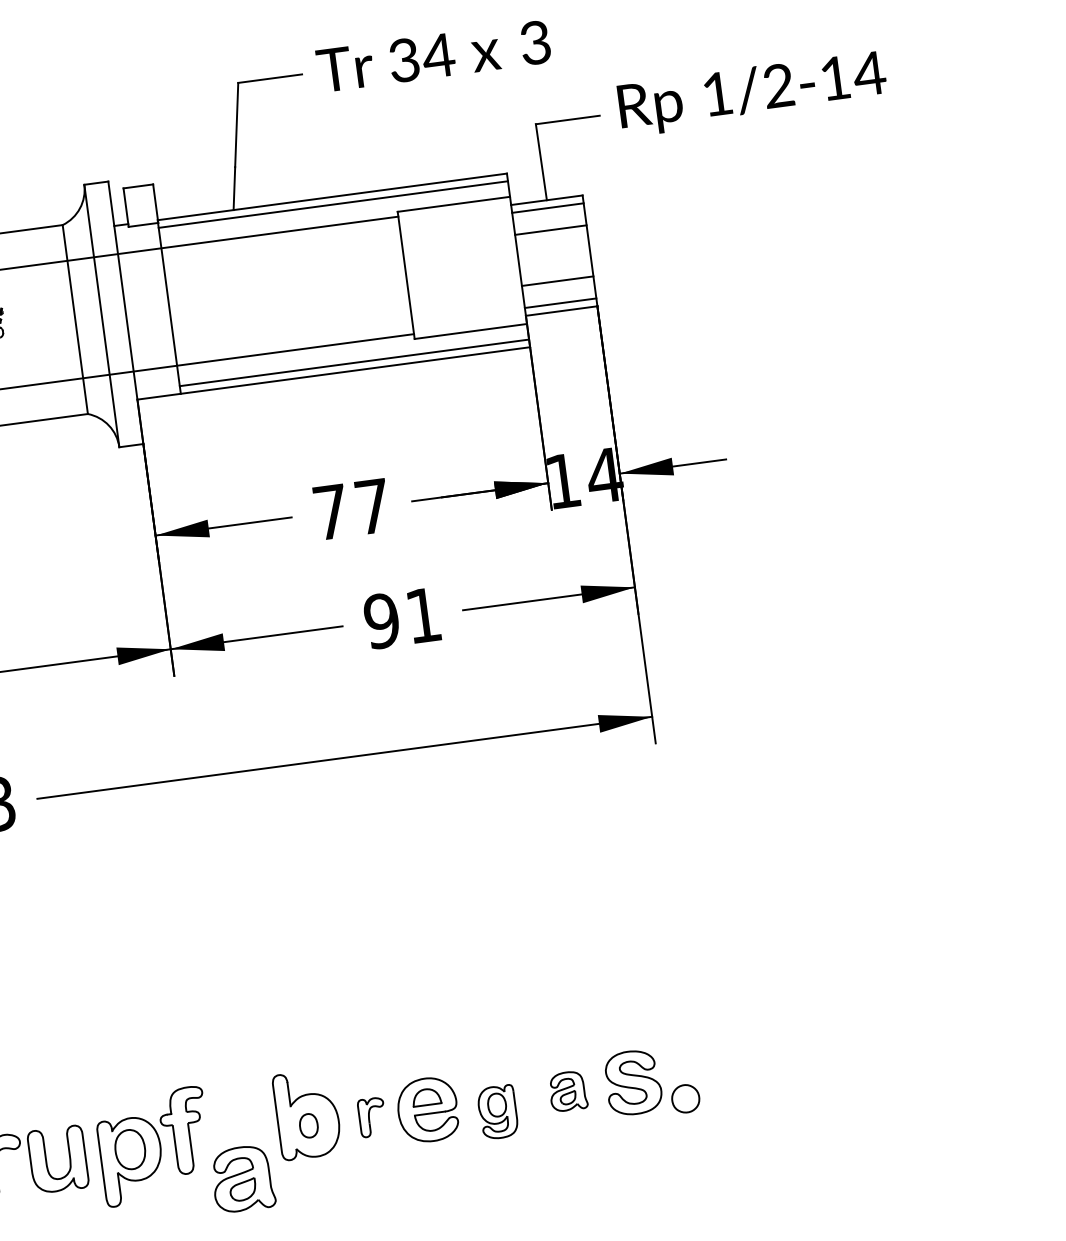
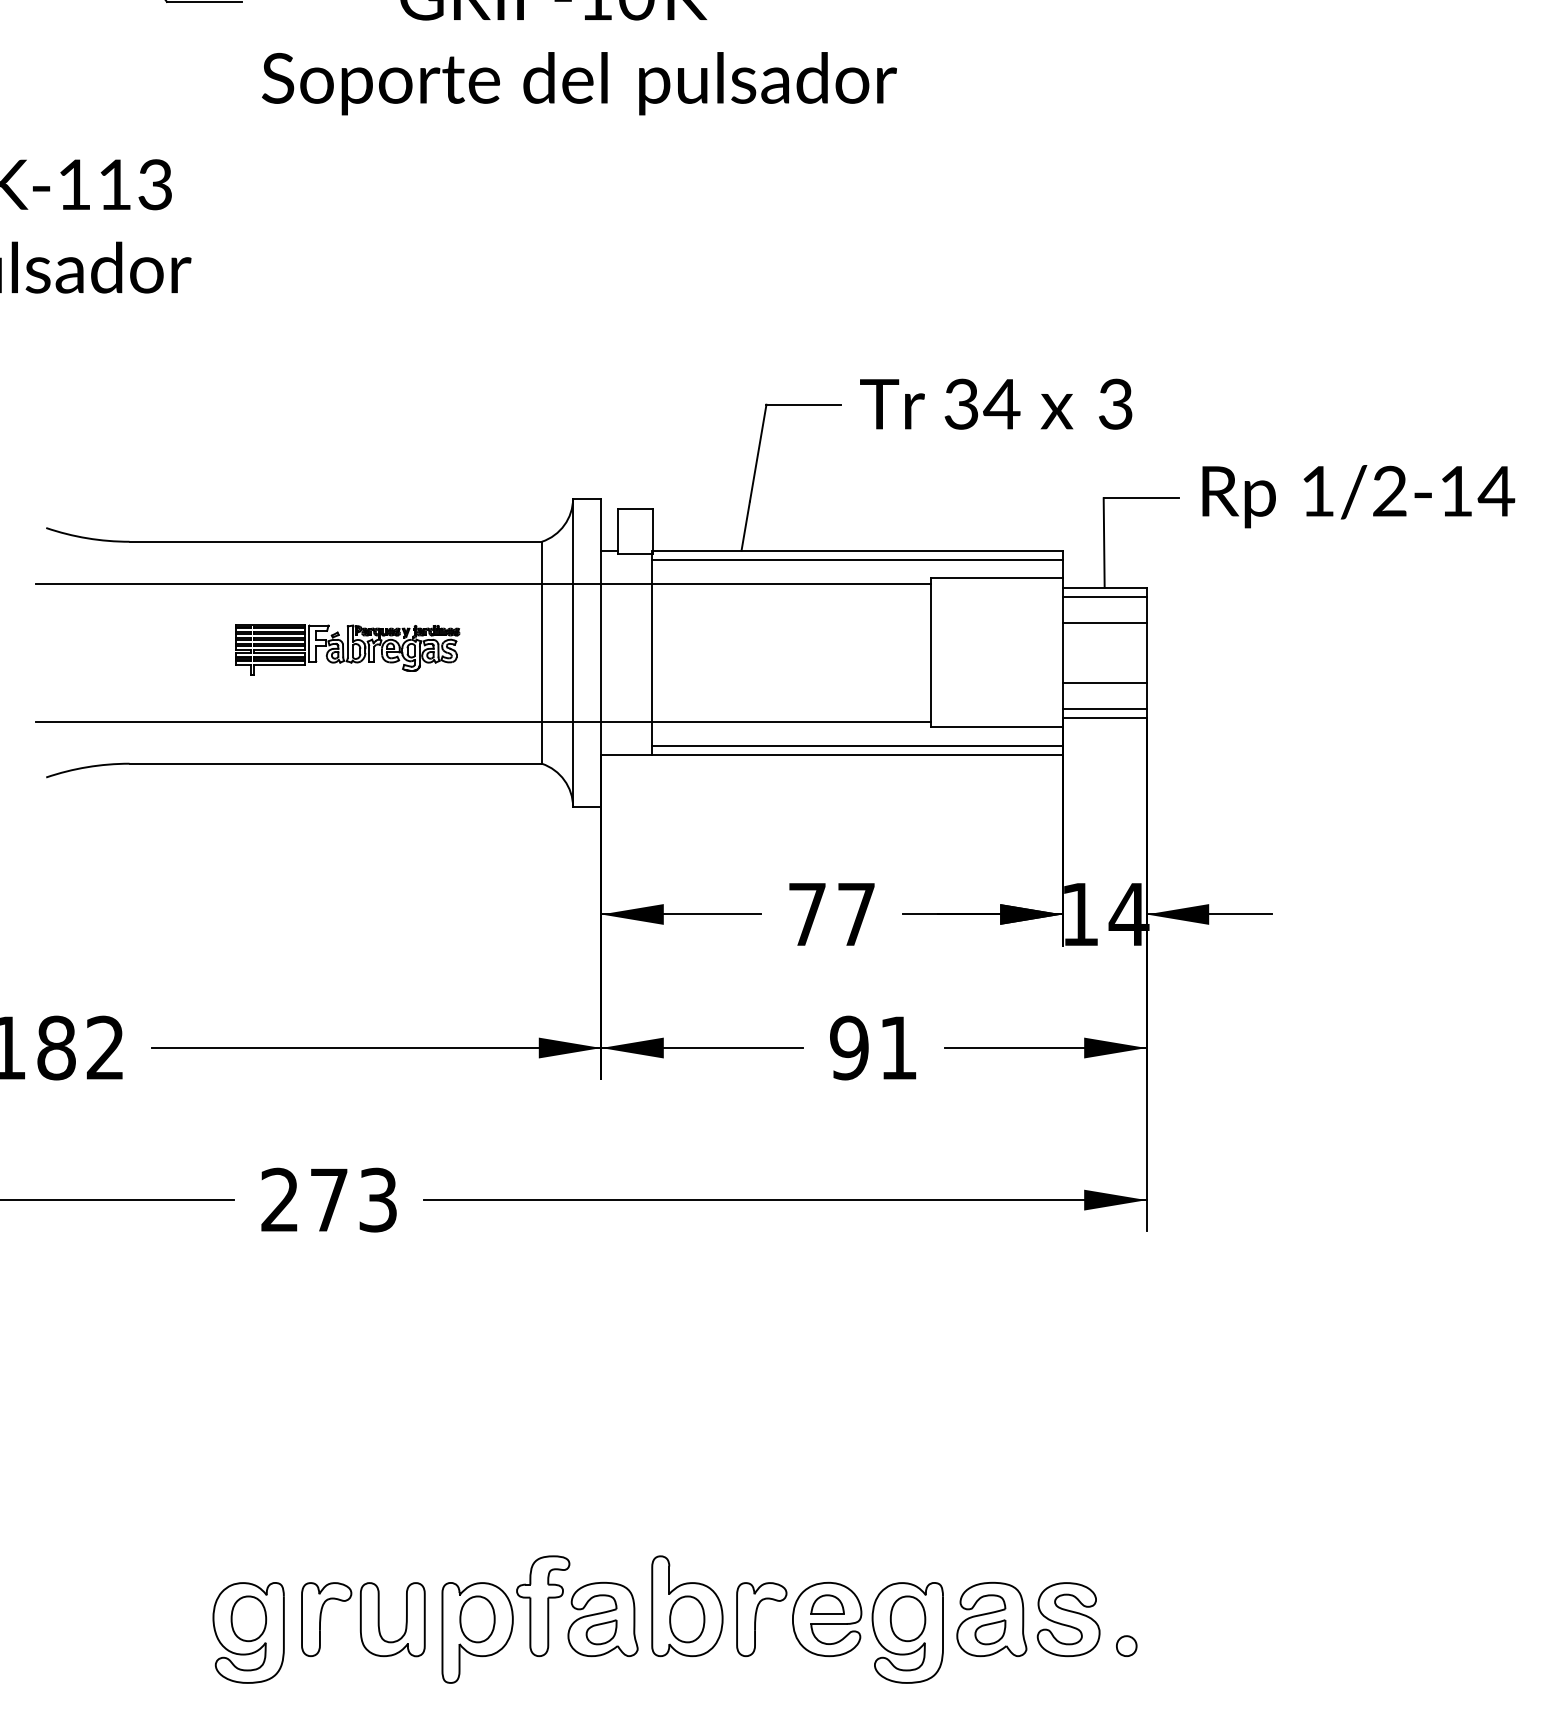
part: (567, 1091) -> (991, 1619), size x1.67
part: (685, 1098) -> (1126, 1645), size x0.62
part: (497, 1111) -> (907, 1632), size x1.67
part: (371, 1117) -> (761, 1619), size x1.67
part: (309, 1125) -> (687, 1619), size x1.67
part: (242, 1178) -> (602, 1619), moved

